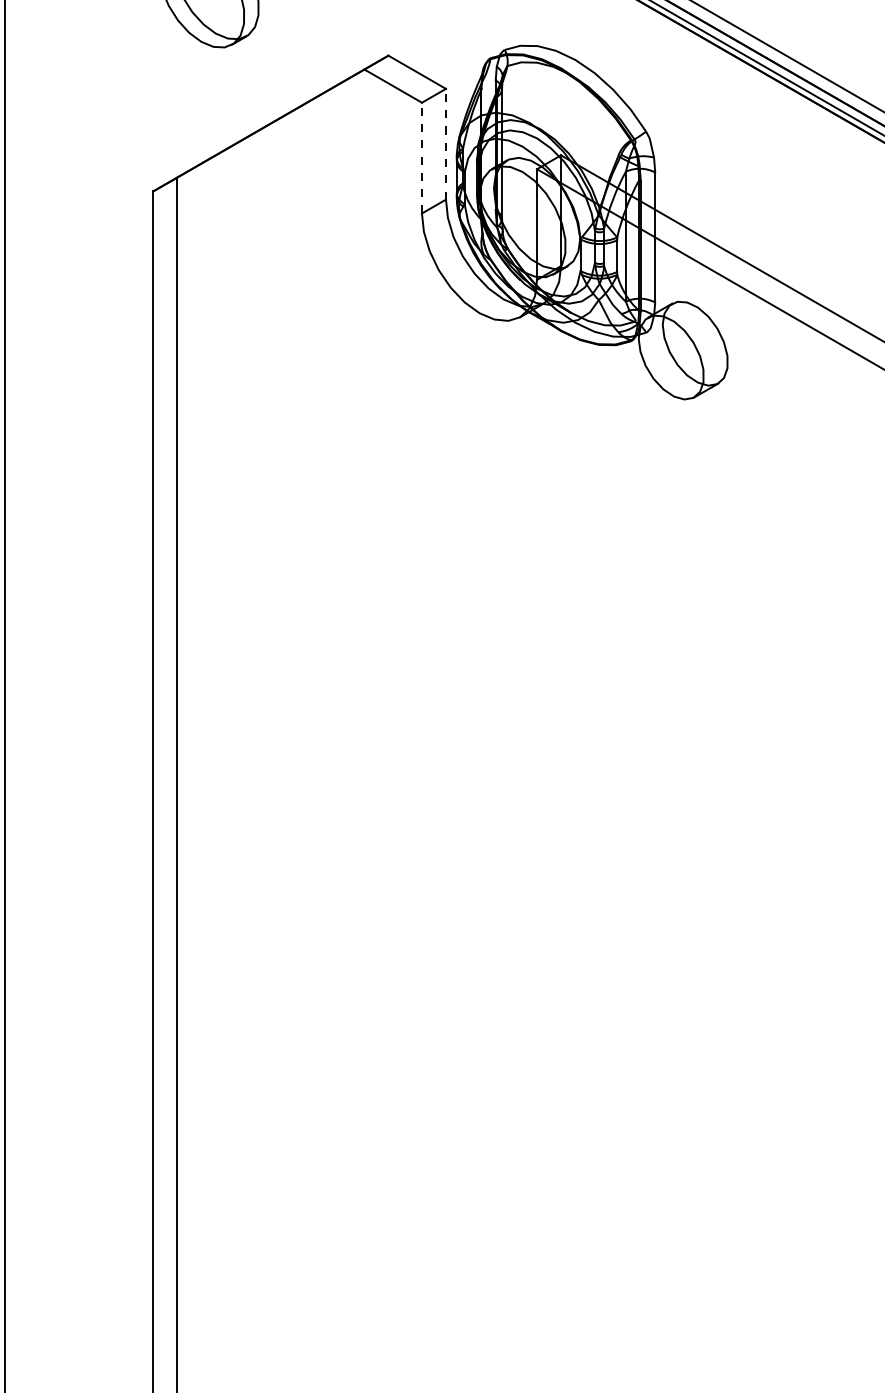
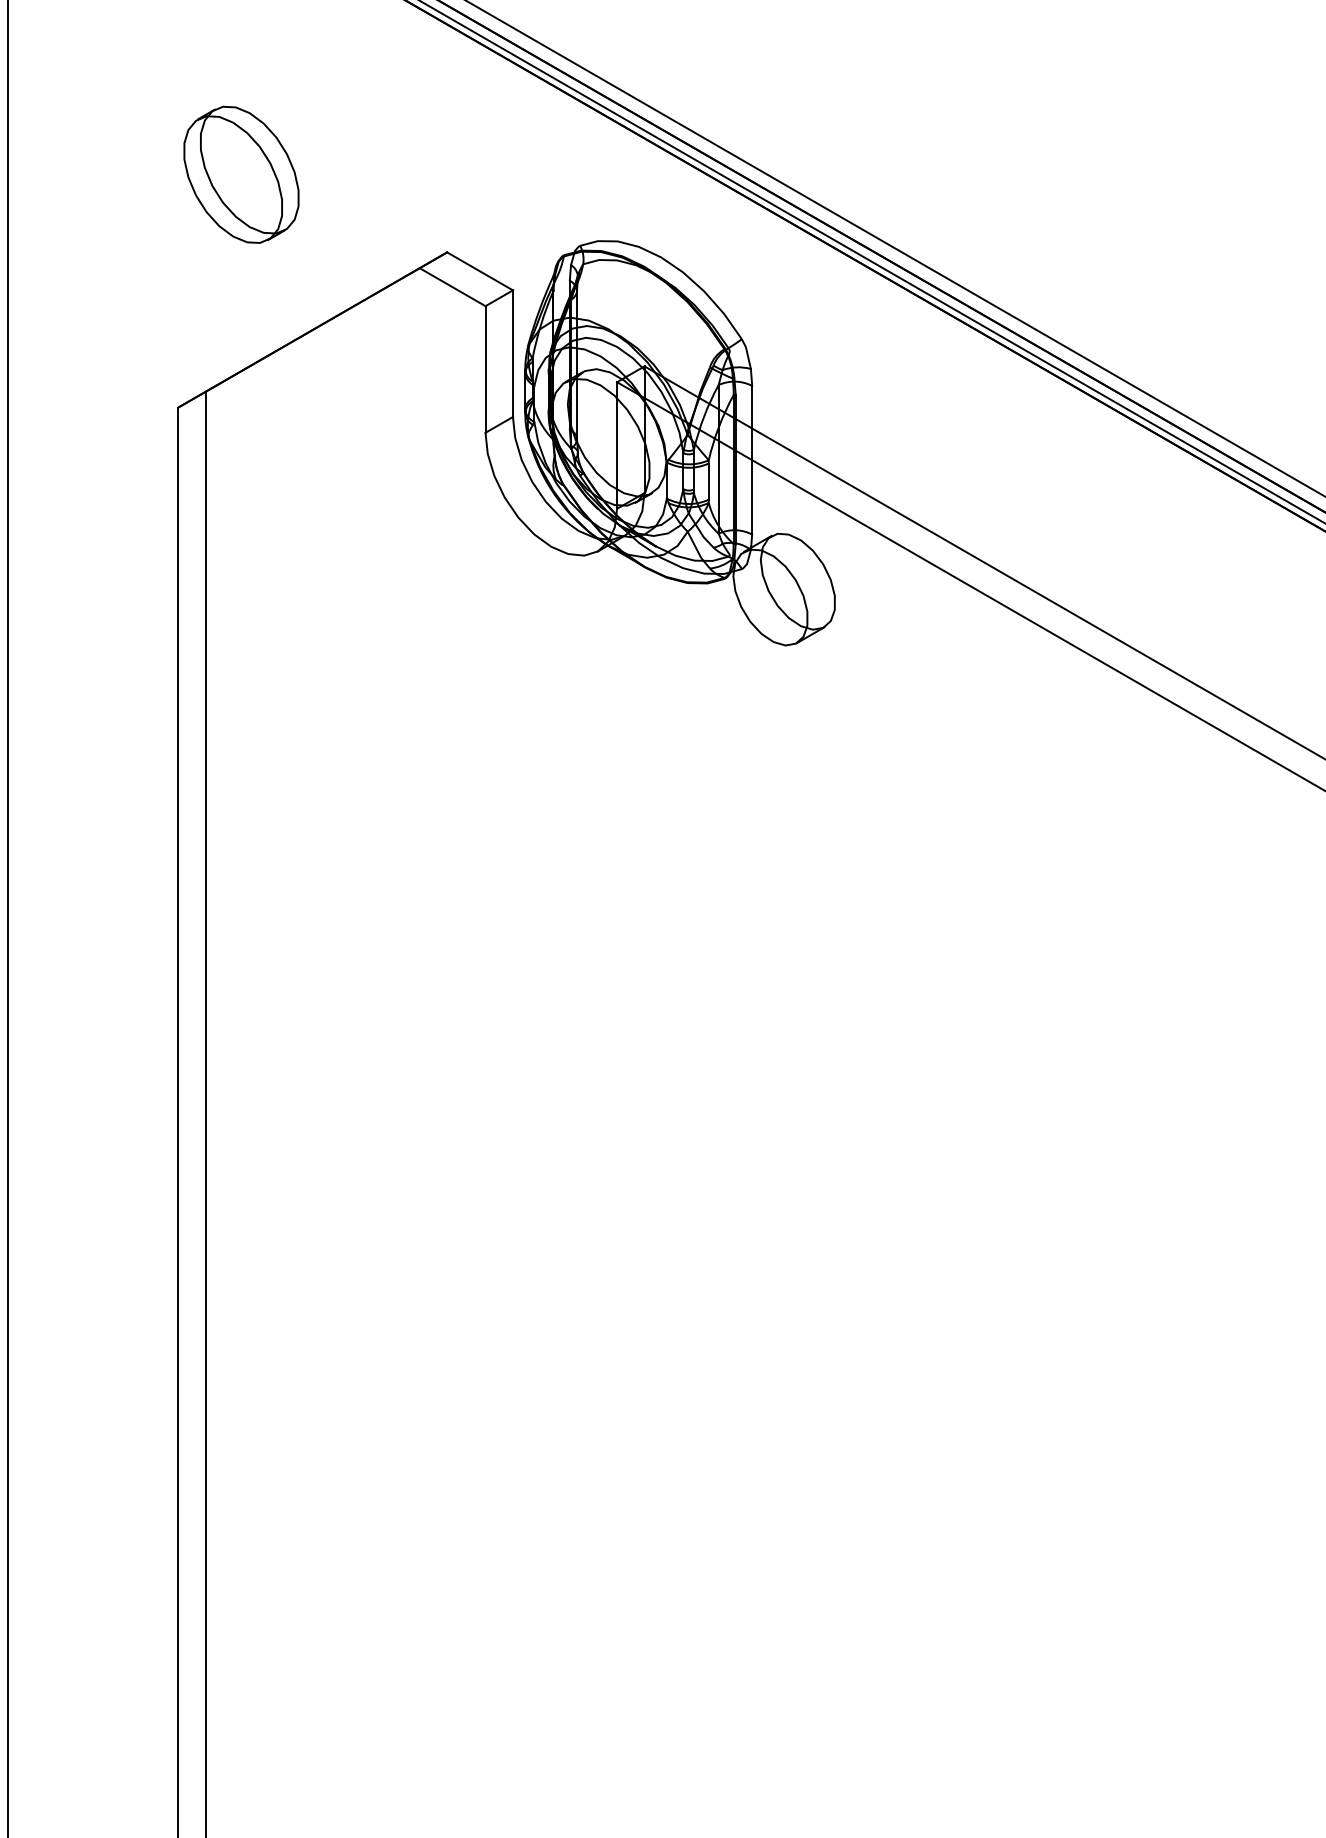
line: (445, 144) -> (512, 353), dashed -> solid
line: (421, 158) -> (485, 369), dashed -> solid

